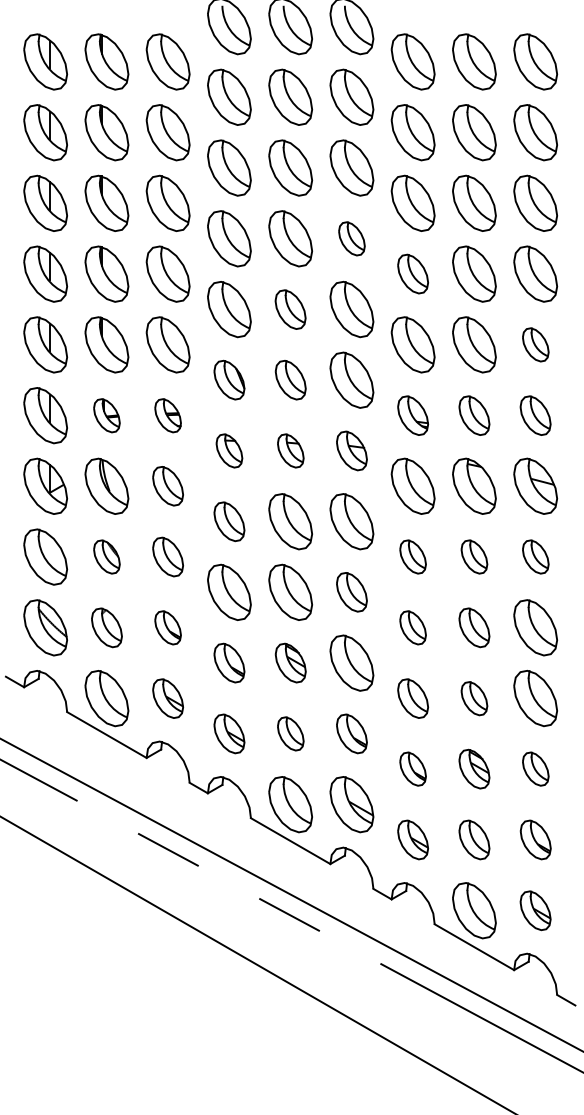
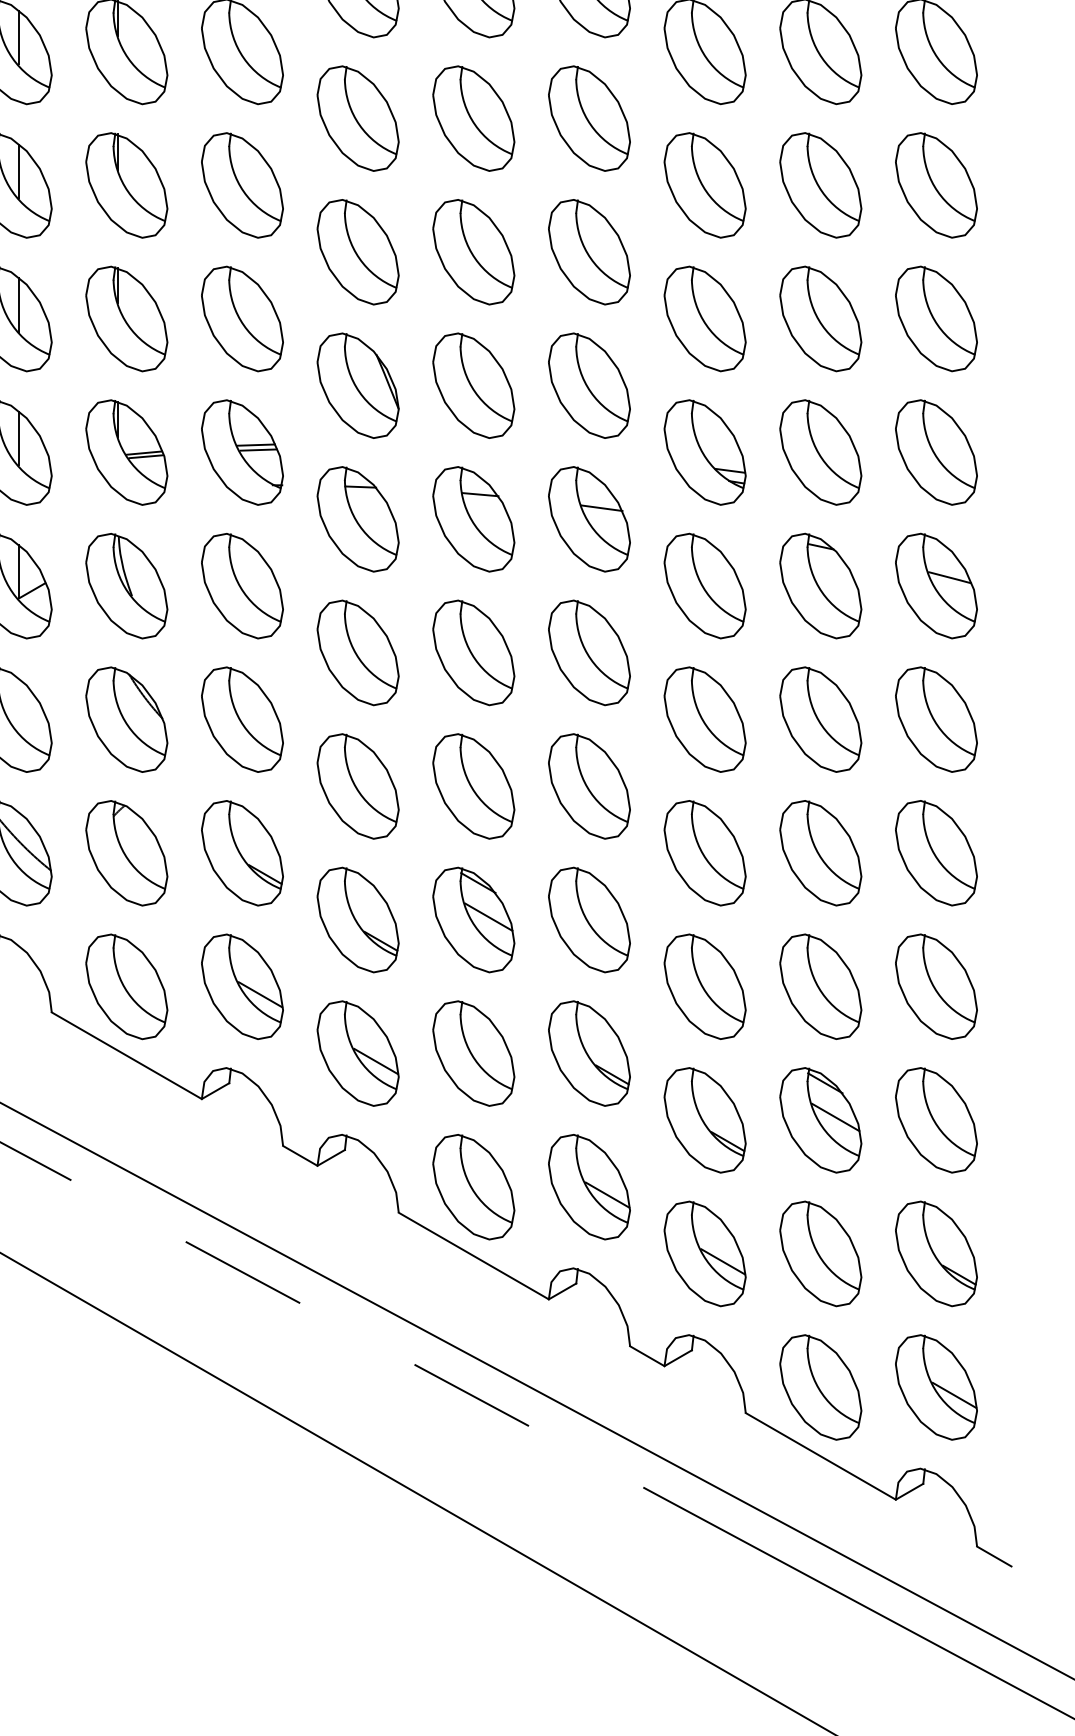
part: (351, 238) -> (588, 118), size x1.67
part: (412, 273) -> (703, 184), size x1.43
part: (290, 309) -> (473, 252), size x1.43
part: (535, 344) -> (936, 318), size x1.67
part: (229, 379) -> (358, 384), size x1.43
part: (290, 379) -> (473, 384), size x1.43
part: (106, 415) -> (126, 452), size x1.67
part: (167, 415) -> (241, 452), size x1.67
part: (412, 415) -> (703, 452), size x1.43
part: (474, 415) -> (820, 452), size x1.43
part: (535, 415) -> (936, 452), size x1.43
part: (229, 450) -> (358, 518), size x1.67
part: (290, 450) -> (473, 518), size x1.67
part: (351, 450) -> (588, 518), size x1.43
part: (167, 485) -> (241, 584), size x1.43
part: (229, 521) -> (358, 652), size x1.43
part: (106, 556) -> (126, 718), size x1.67
part: (167, 556) -> (241, 718), size x1.43
part: (412, 556) -> (703, 718), size x1.67
part: (474, 556) -> (820, 718), size x1.67
part: (535, 556) -> (936, 718), size x1.67
part: (351, 591) -> (588, 784), size x1.43
part: (106, 627) -> (126, 852), size x1.43
part: (167, 627) -> (241, 852), size x1.67
part: (412, 627) -> (703, 852), size x1.67
part: (474, 627) -> (820, 852), size x1.43
part: (229, 662) -> (358, 918), size x1.43
part: (290, 662) -> (473, 918), size x1.43
part: (167, 698) -> (241, 986), size x1.43
part: (412, 698) -> (703, 986), size x1.43
part: (474, 698) -> (820, 986), size x1.67
part: (229, 733) -> (358, 1052), size x1.43
part: (290, 733) -> (473, 1052), size x1.67
part: (351, 733) -> (588, 1052), size x1.43
part: (412, 768) -> (703, 1118), size x1.67
part: (474, 768) -> (820, 1118), size x1.43
part: (535, 768) -> (936, 1118), size x1.67
part: (412, 839) -> (703, 1253), size x1.43
part: (474, 839) -> (820, 1253), size x1.43
part: (535, 839) -> (936, 1253), size x1.43
part: (535, 910) -> (936, 1387), size x1.43

